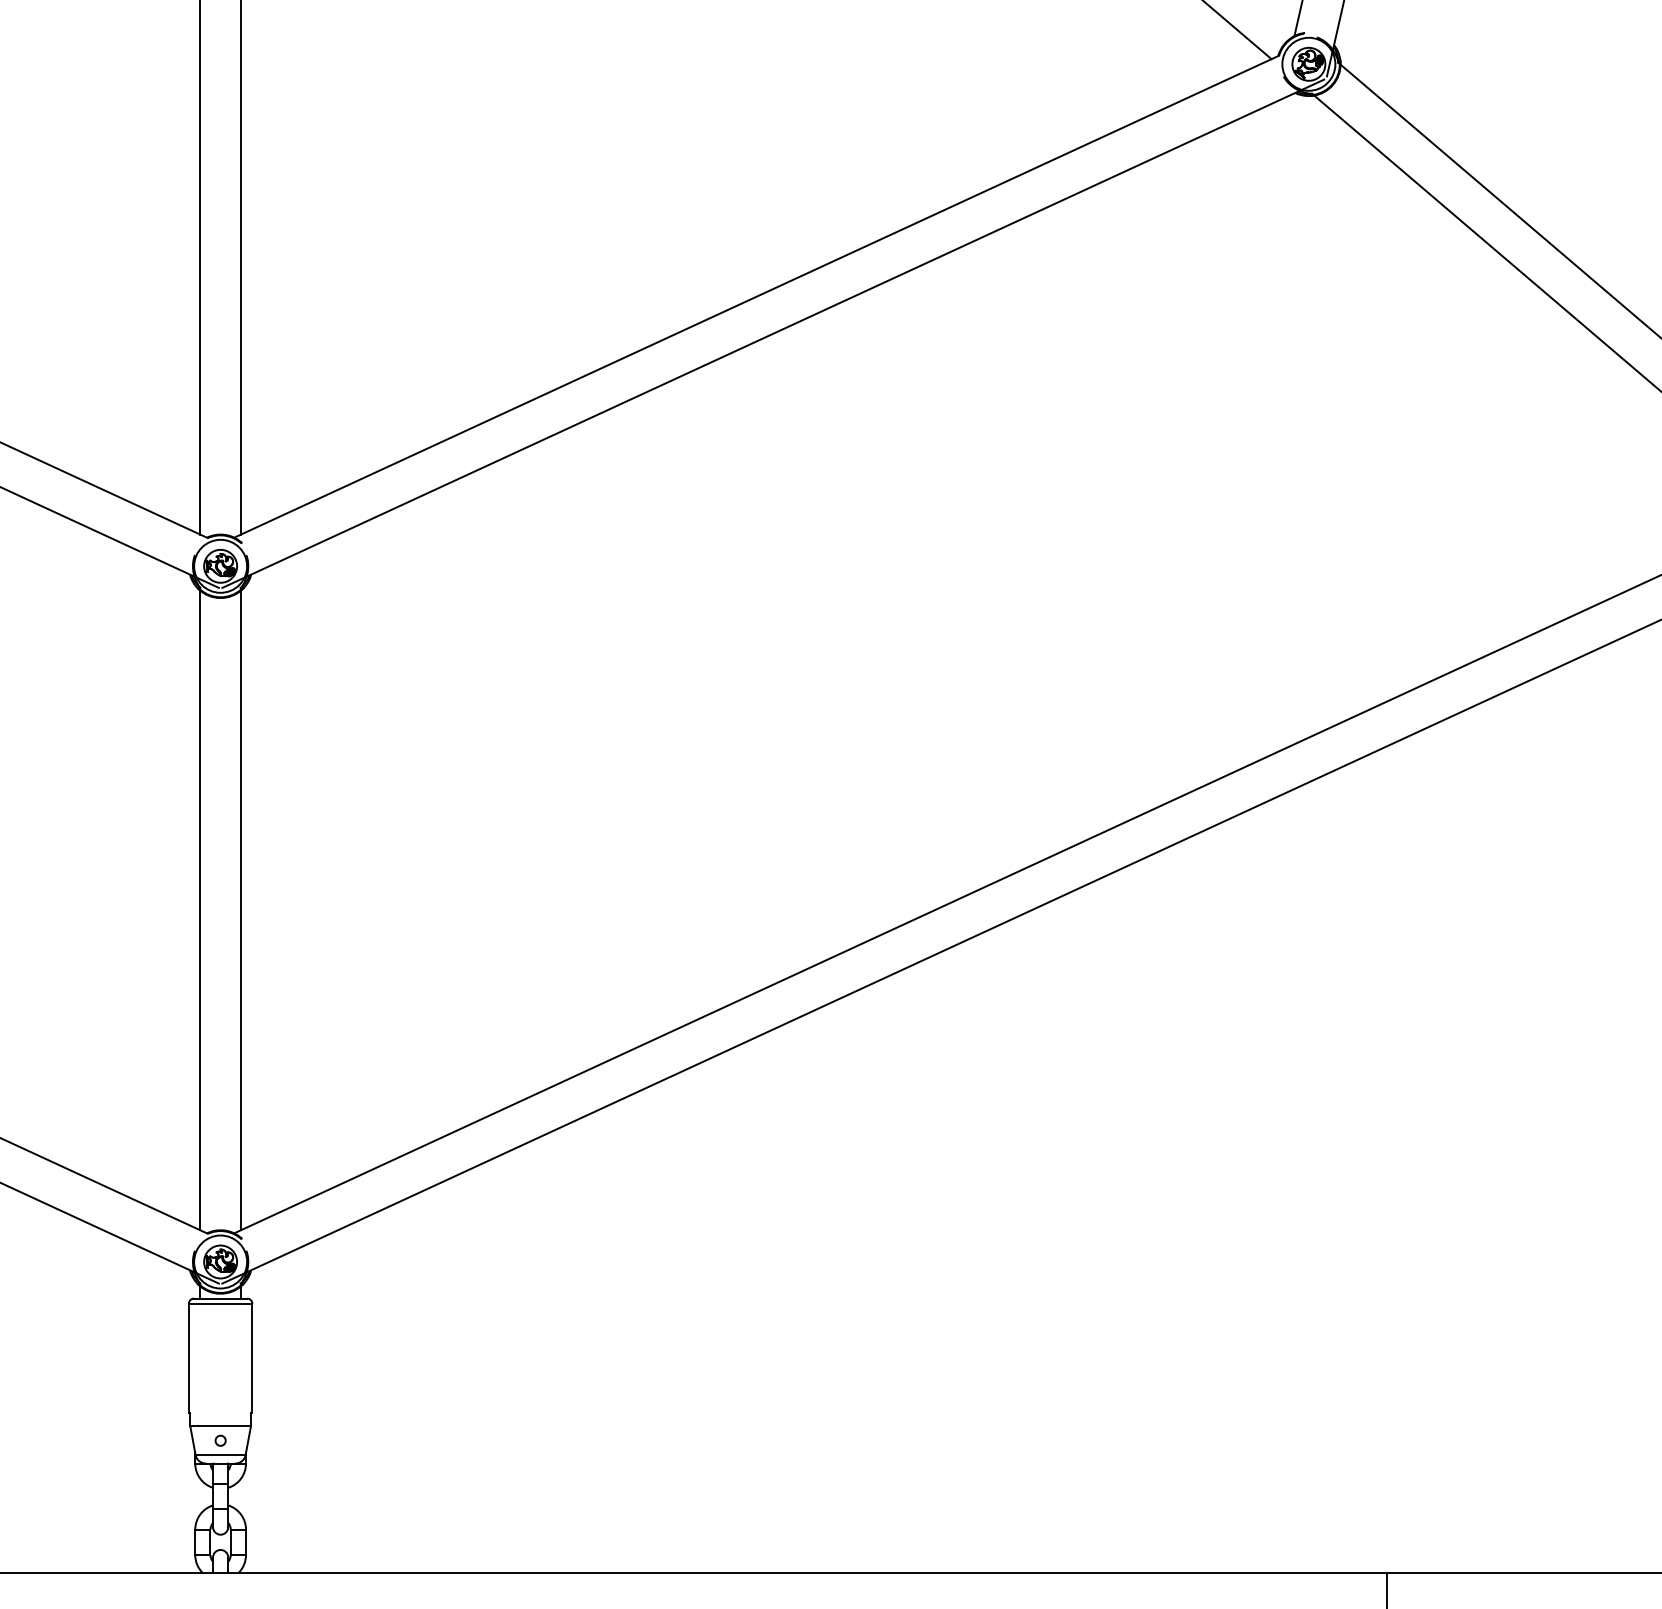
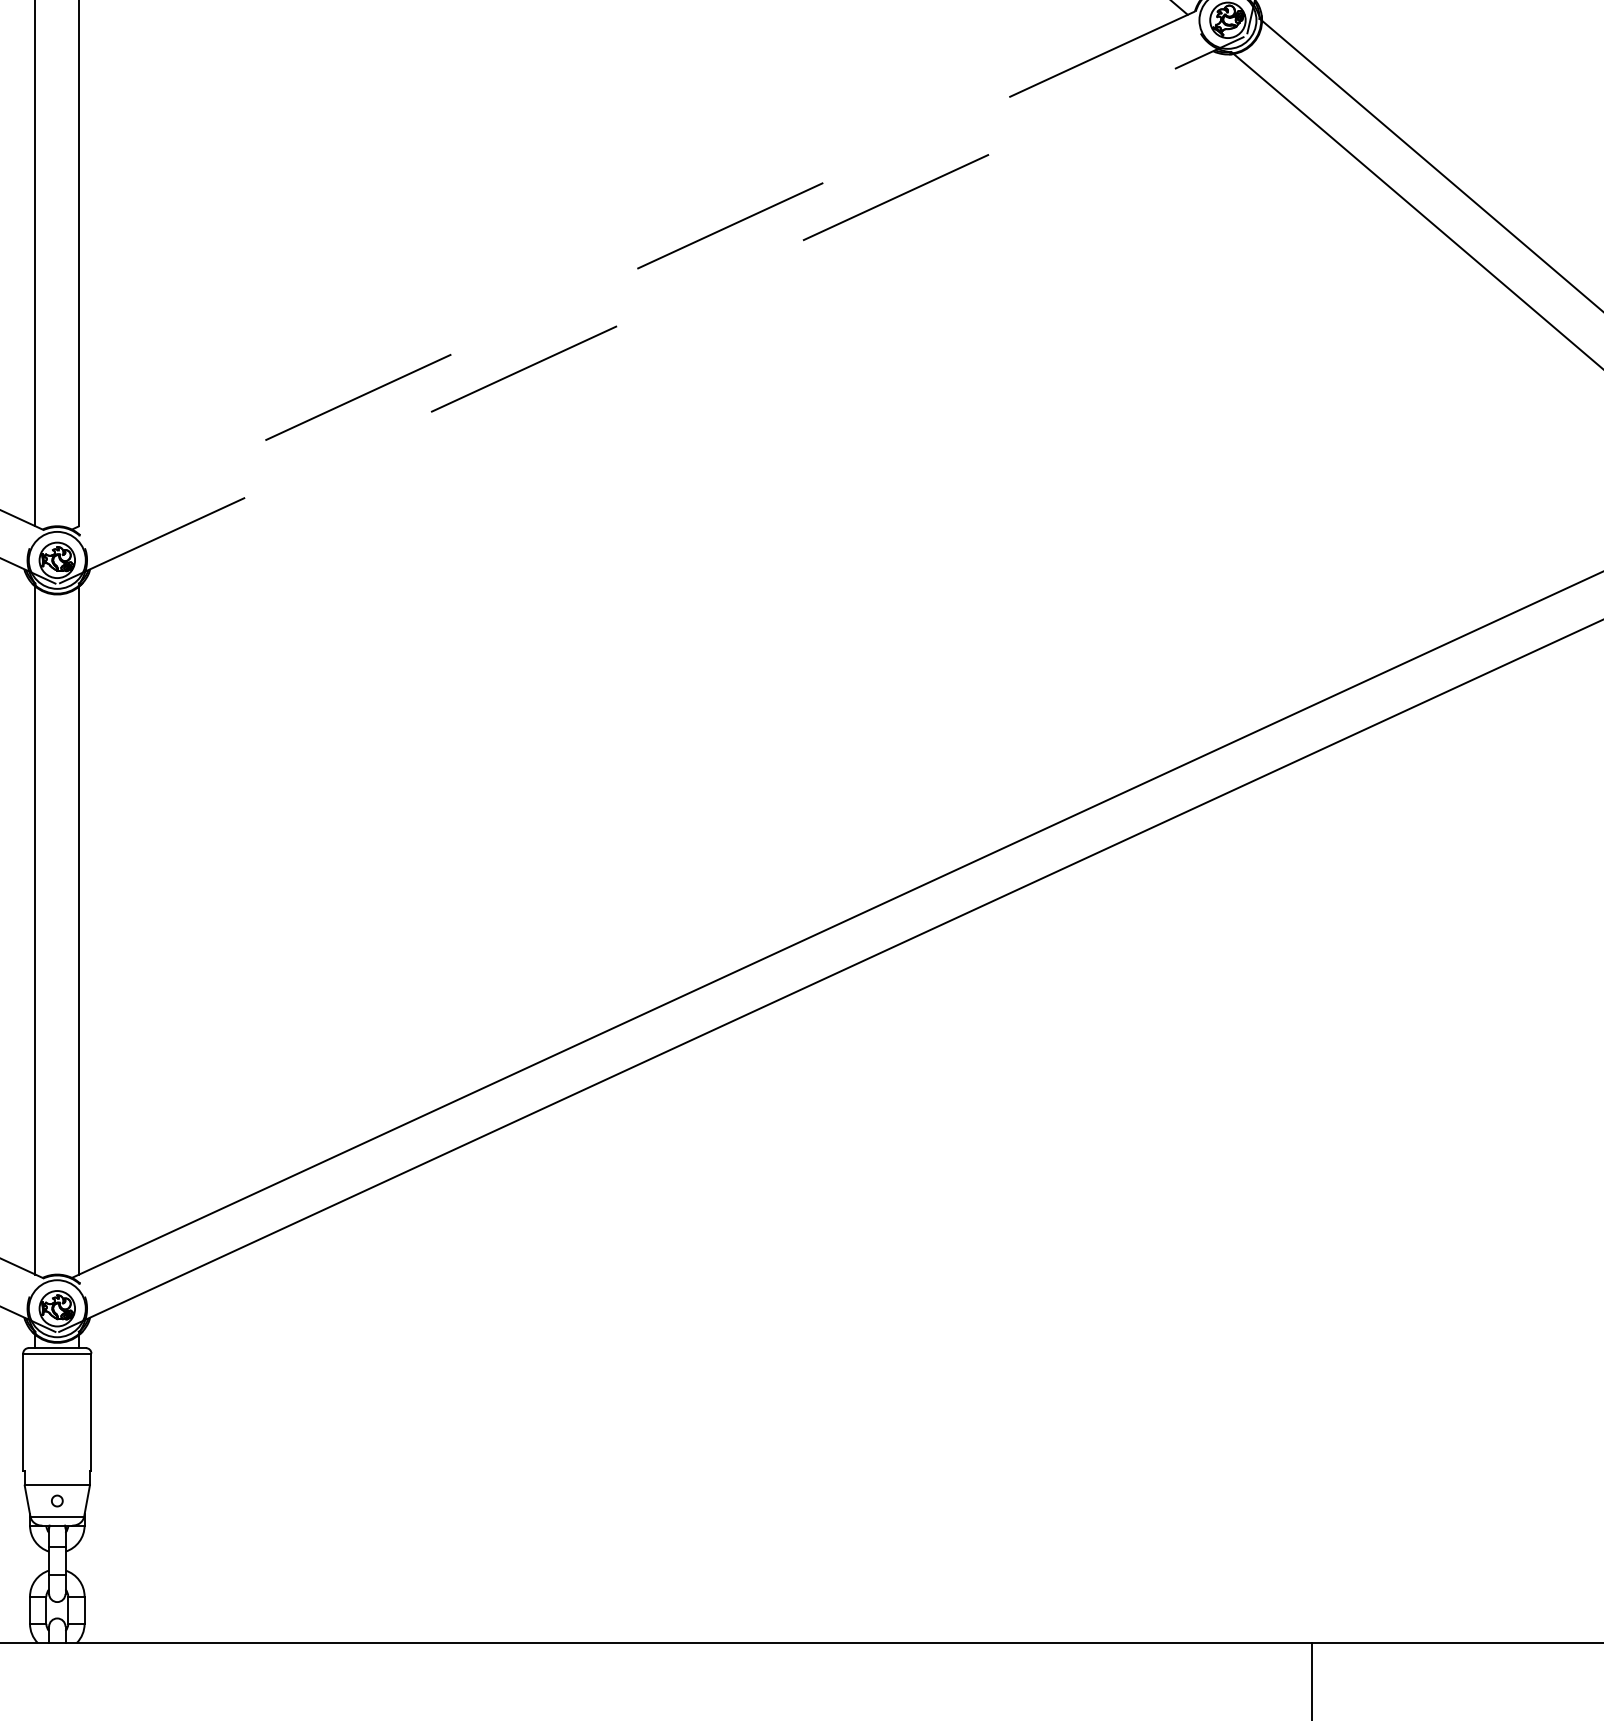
line: (755, 297) -> (632, 271), solid -> dashed
line: (773, 333) -> (652, 309), solid -> dashed

